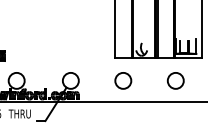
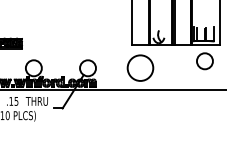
circle: (123, 81) -> (140, 68), size x1.6
circle: (175, 81) -> (204, 61), moved

